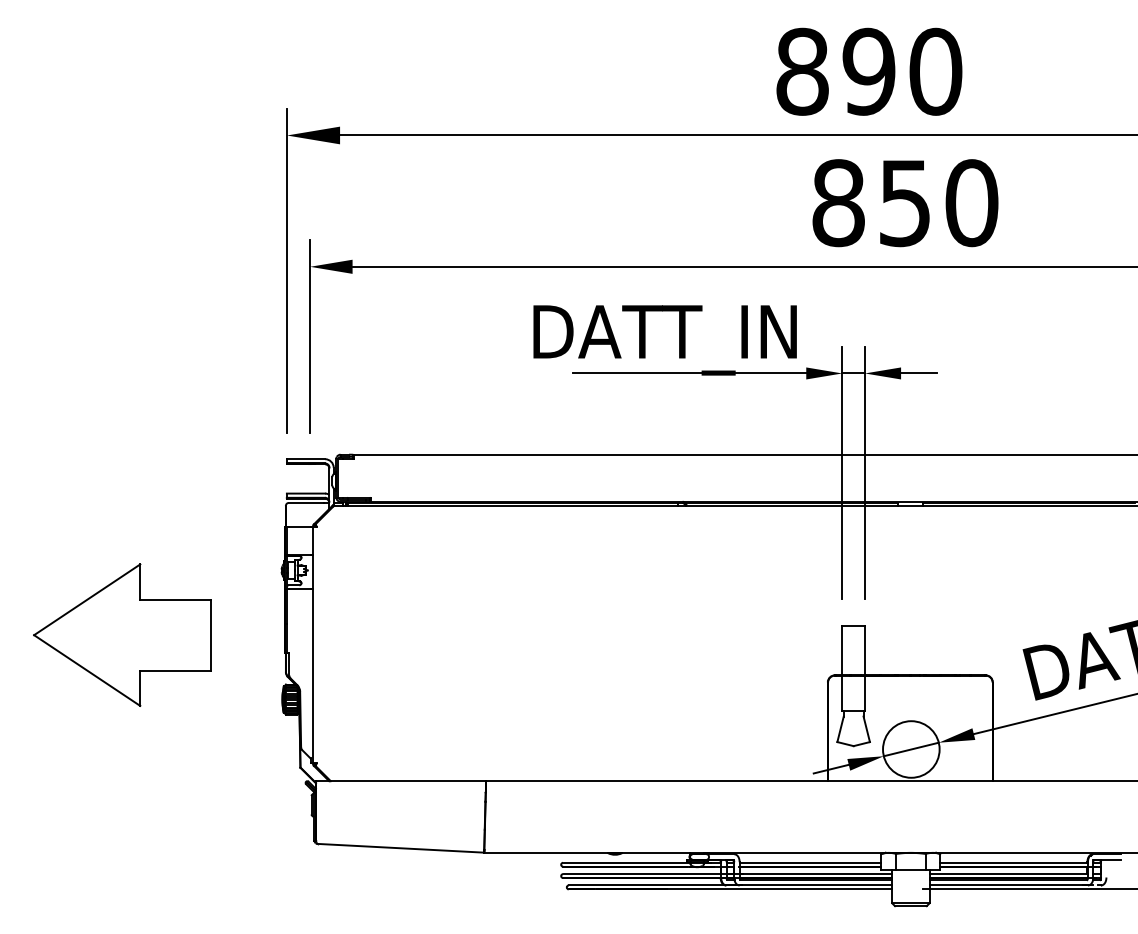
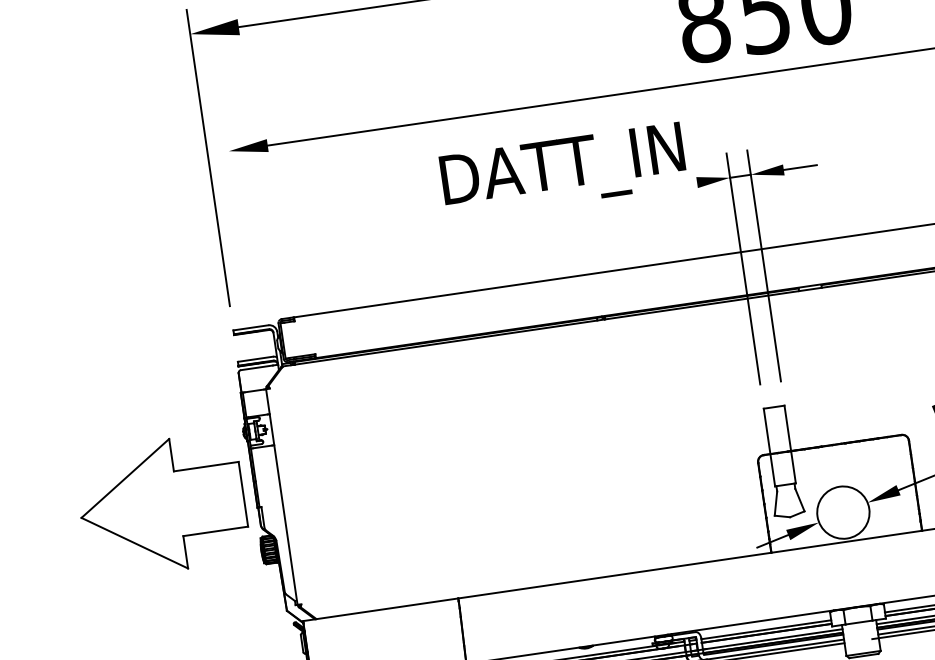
line: (310, 336) -> (238, 214), removed
line: (689, 373) -> (590, 198), removed
part: (122, 634) -> (162, 505), moved
line: (910, 749) -> (842, 512), removed

